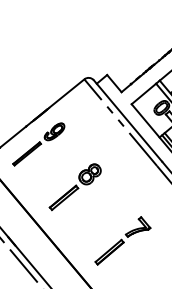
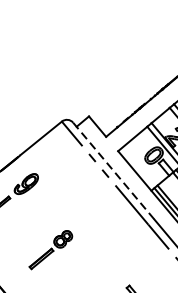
line: (128, 121) -> (114, 171), solid -> dashed
part: (74, 187) -> (50, 250), size x0.7

